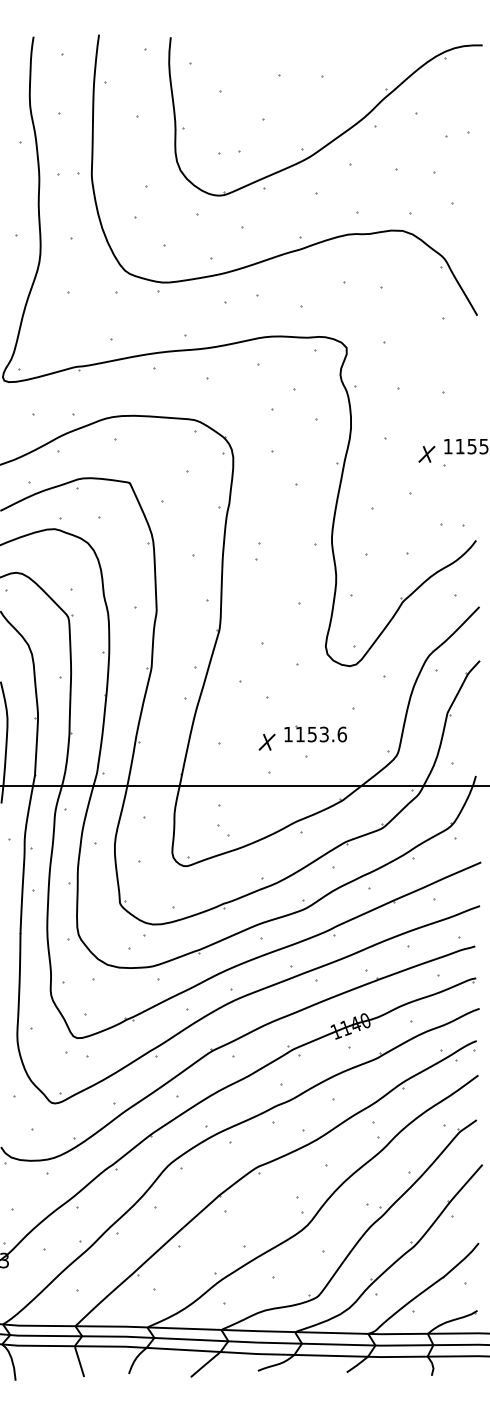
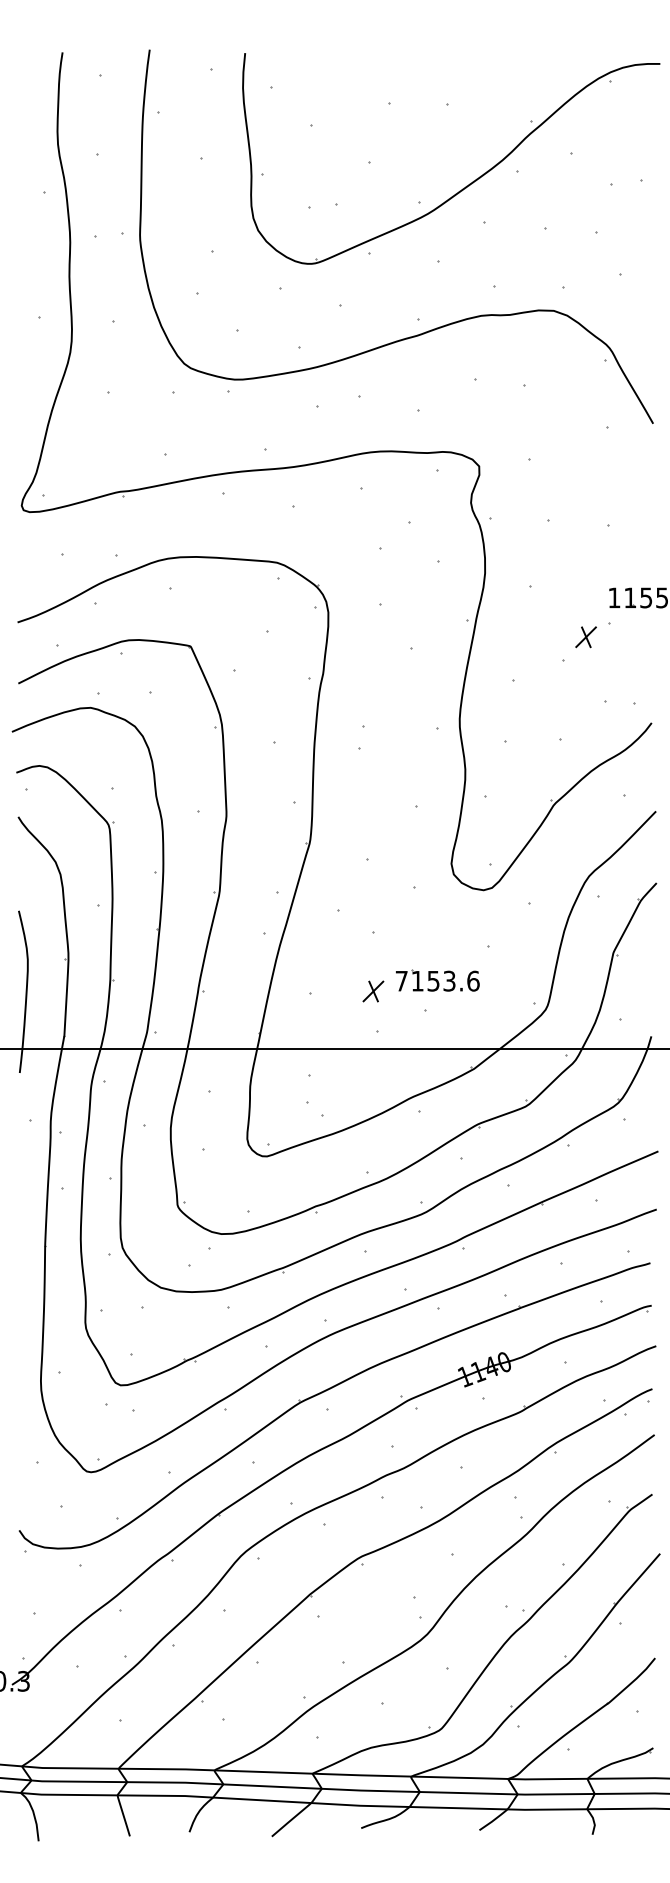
part: (426, 454) -> (585, 637), moved
text: (288, 734) -> (401, 981), 1153.6 -> 7153.6

